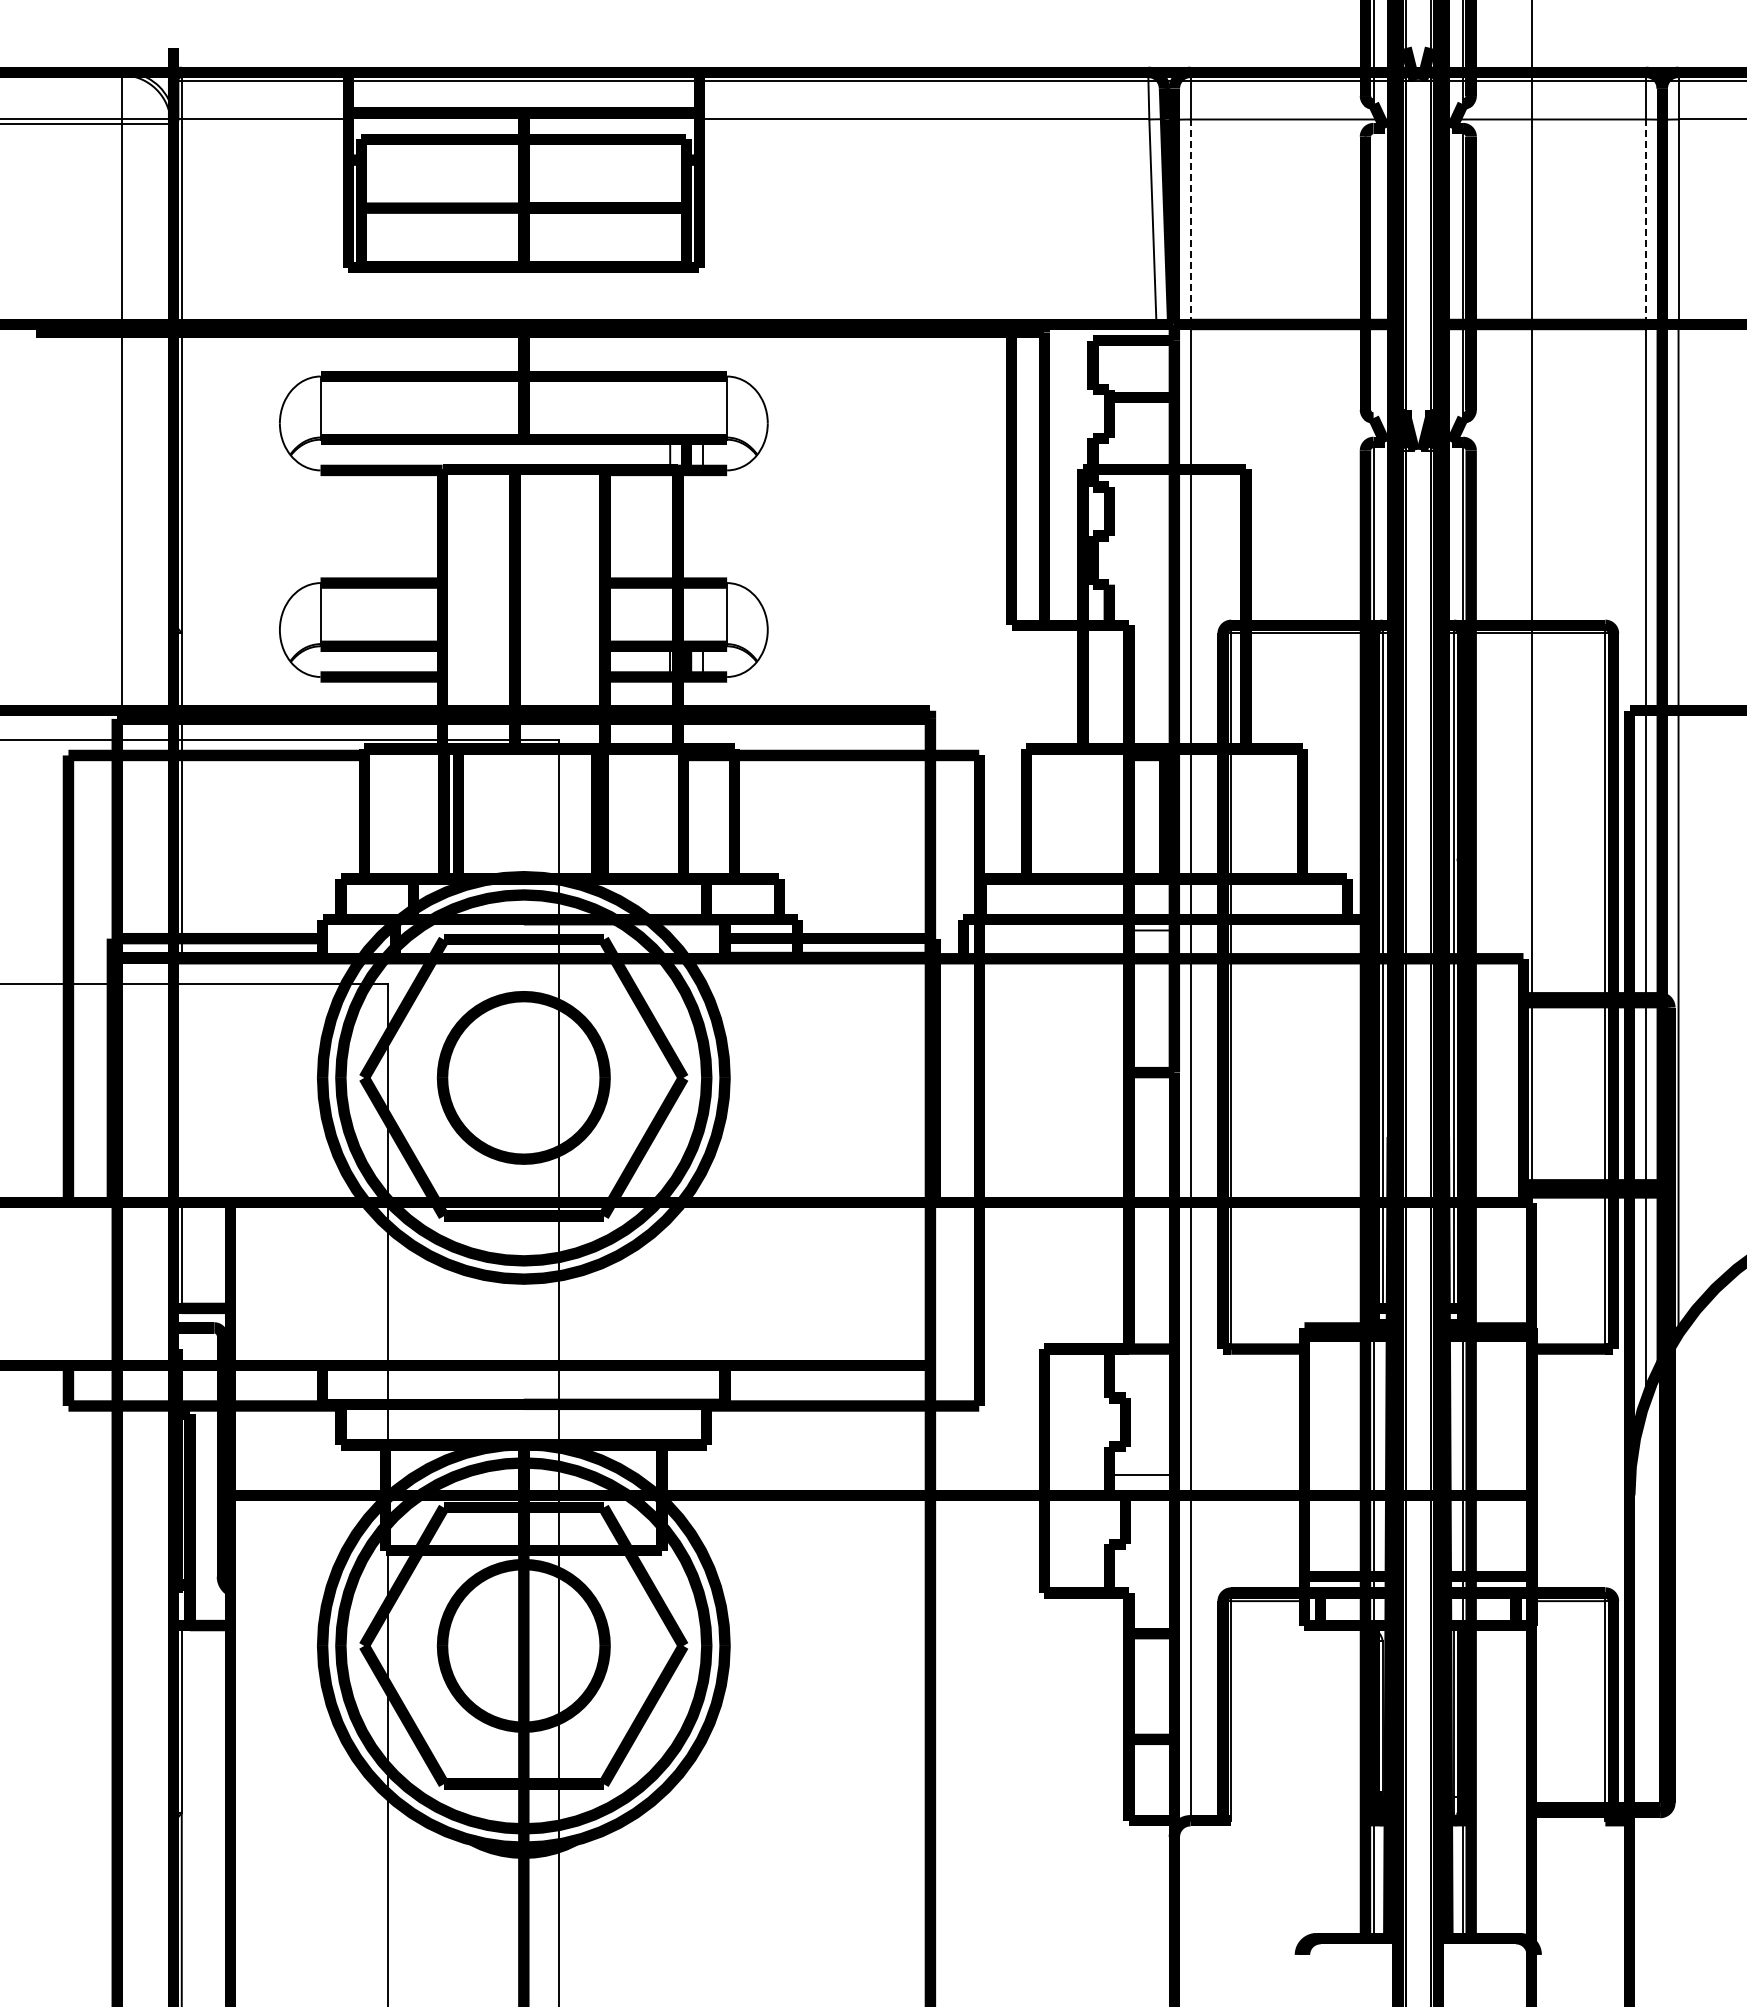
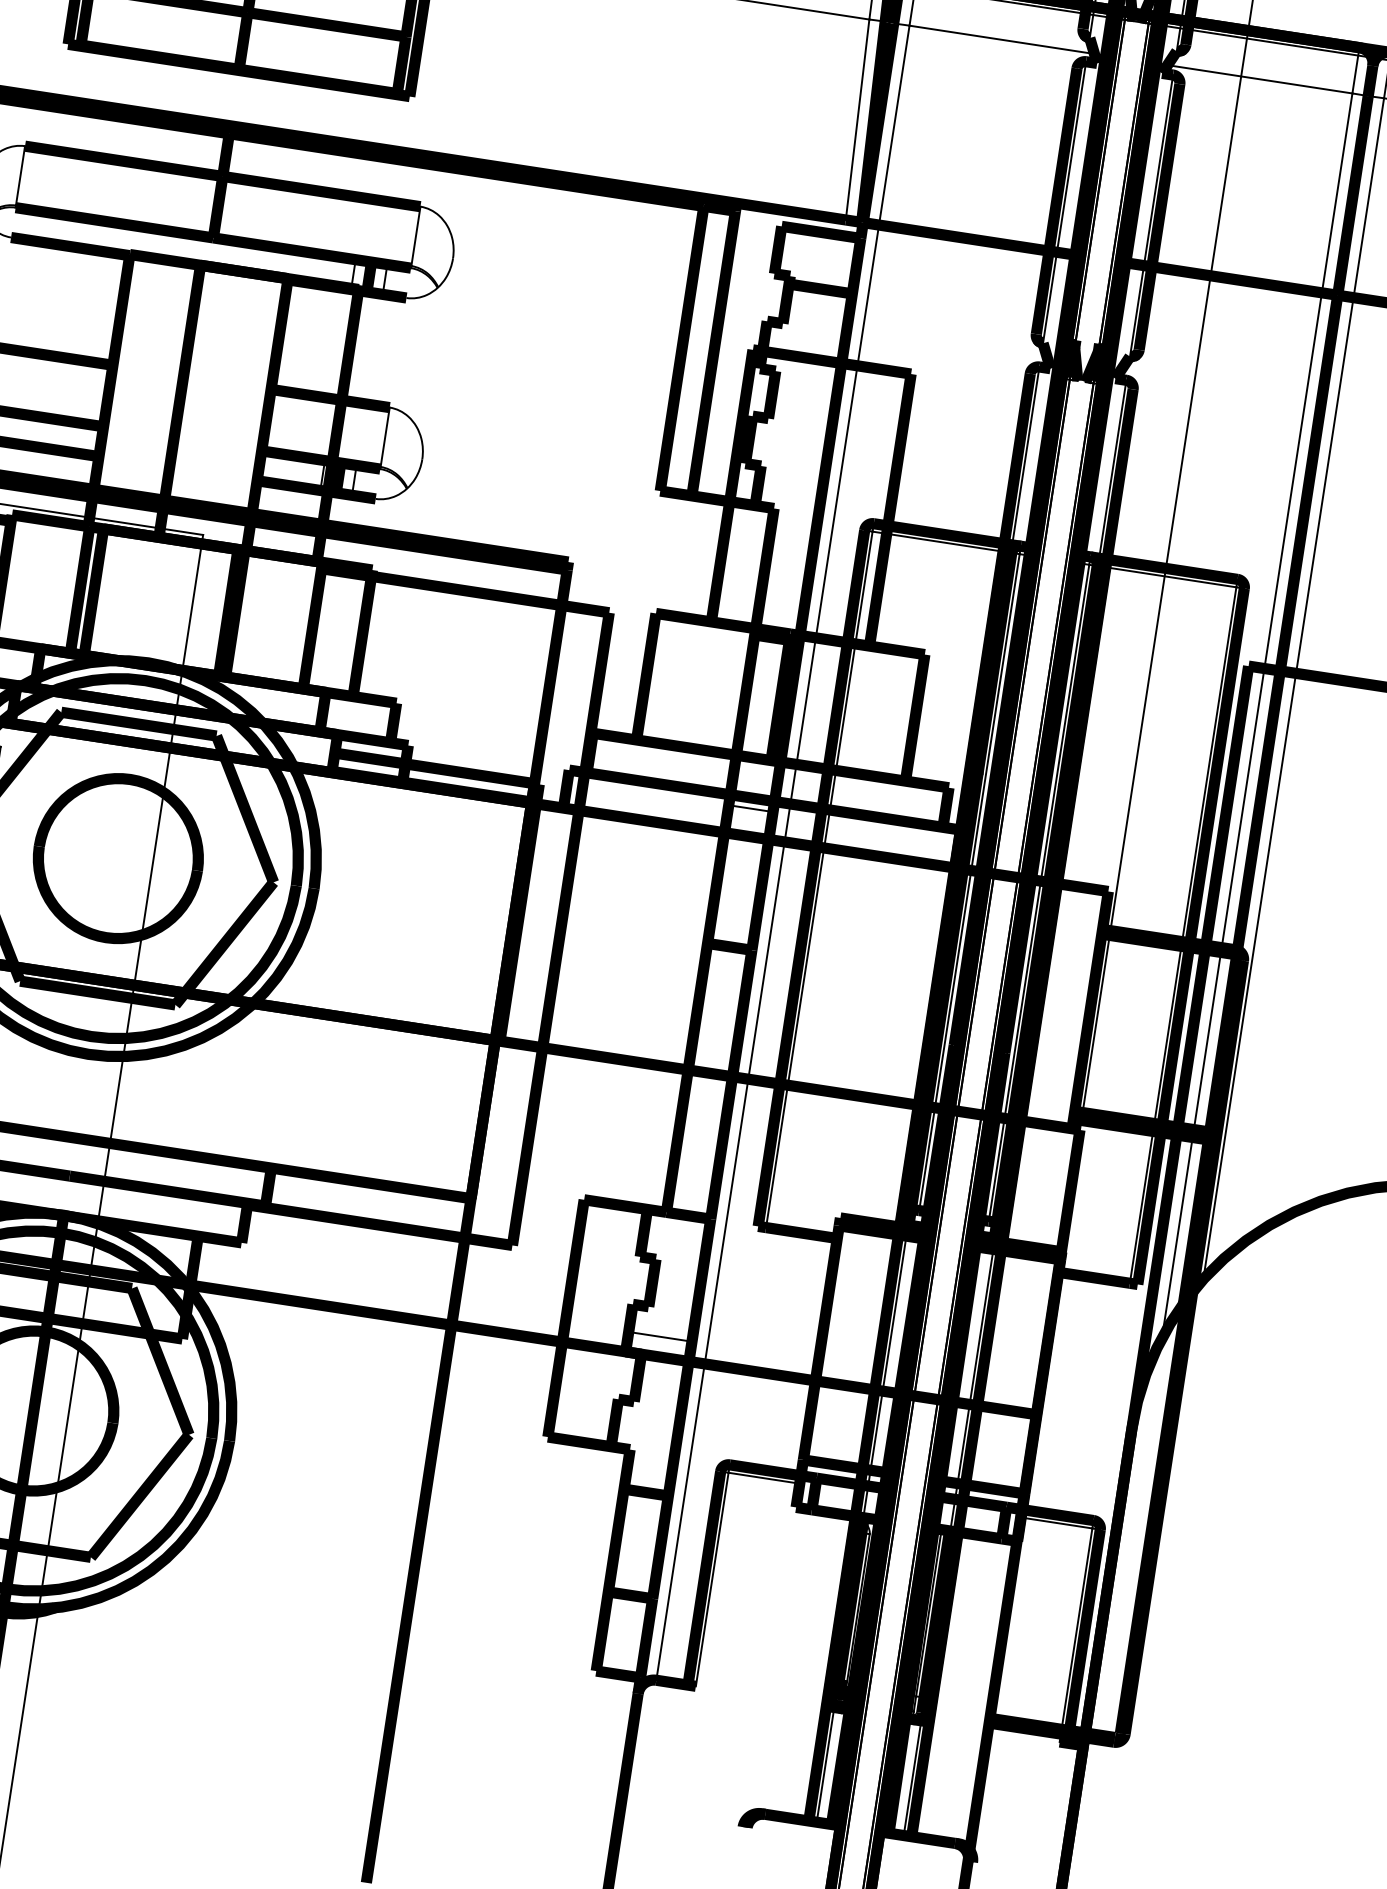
line: (1646, 221) -> (1337, 192), dashed -> solid
line: (1190, 222) -> (894, 125), dashed -> solid
line: (1373, 273) -> (1064, 202), added

